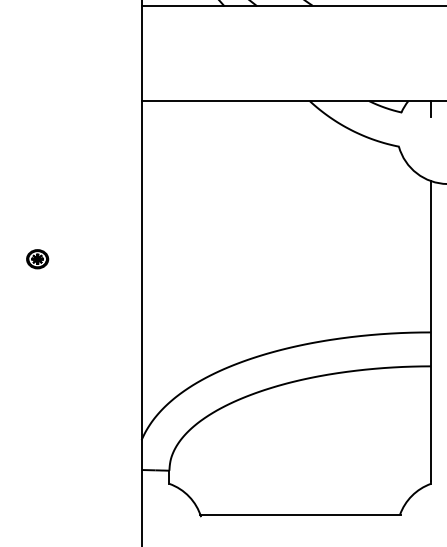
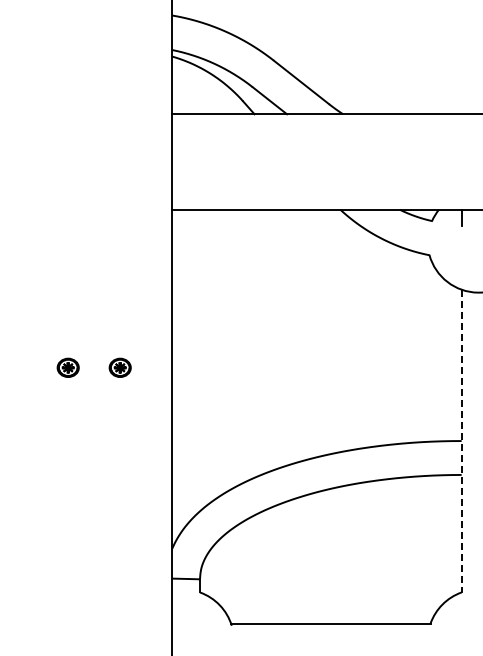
part: (88, 258) -> (119, 367), added
line: (430, 330) -> (461, 439), solid -> dashed

